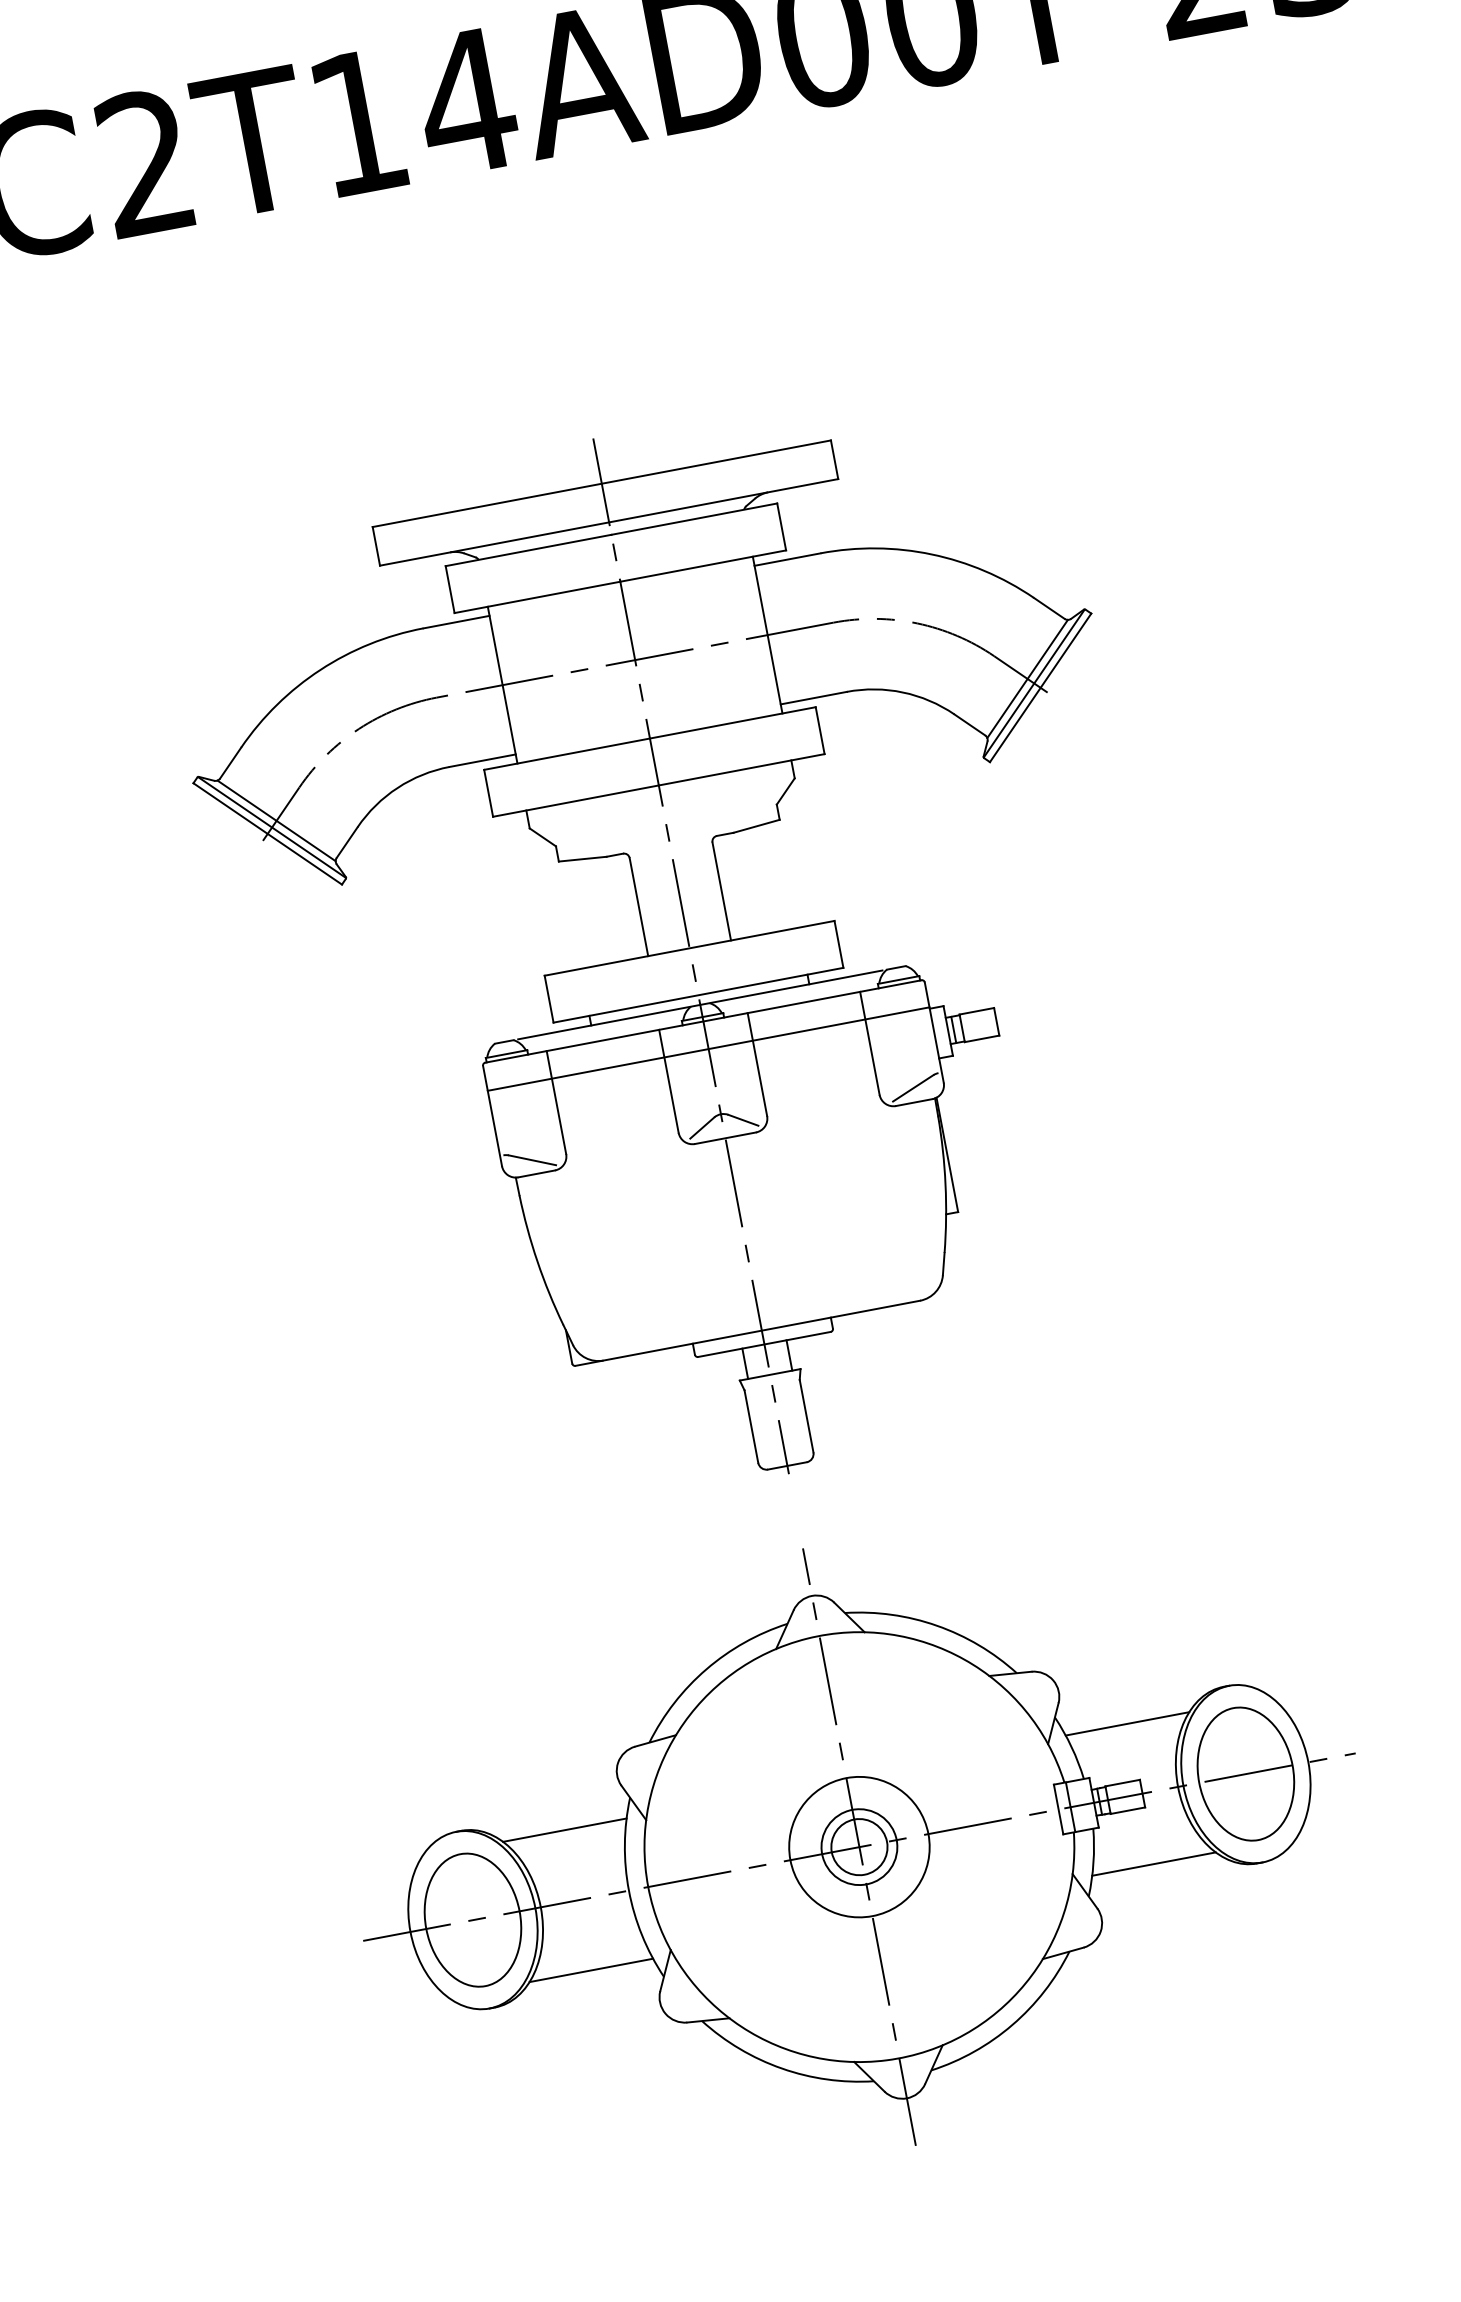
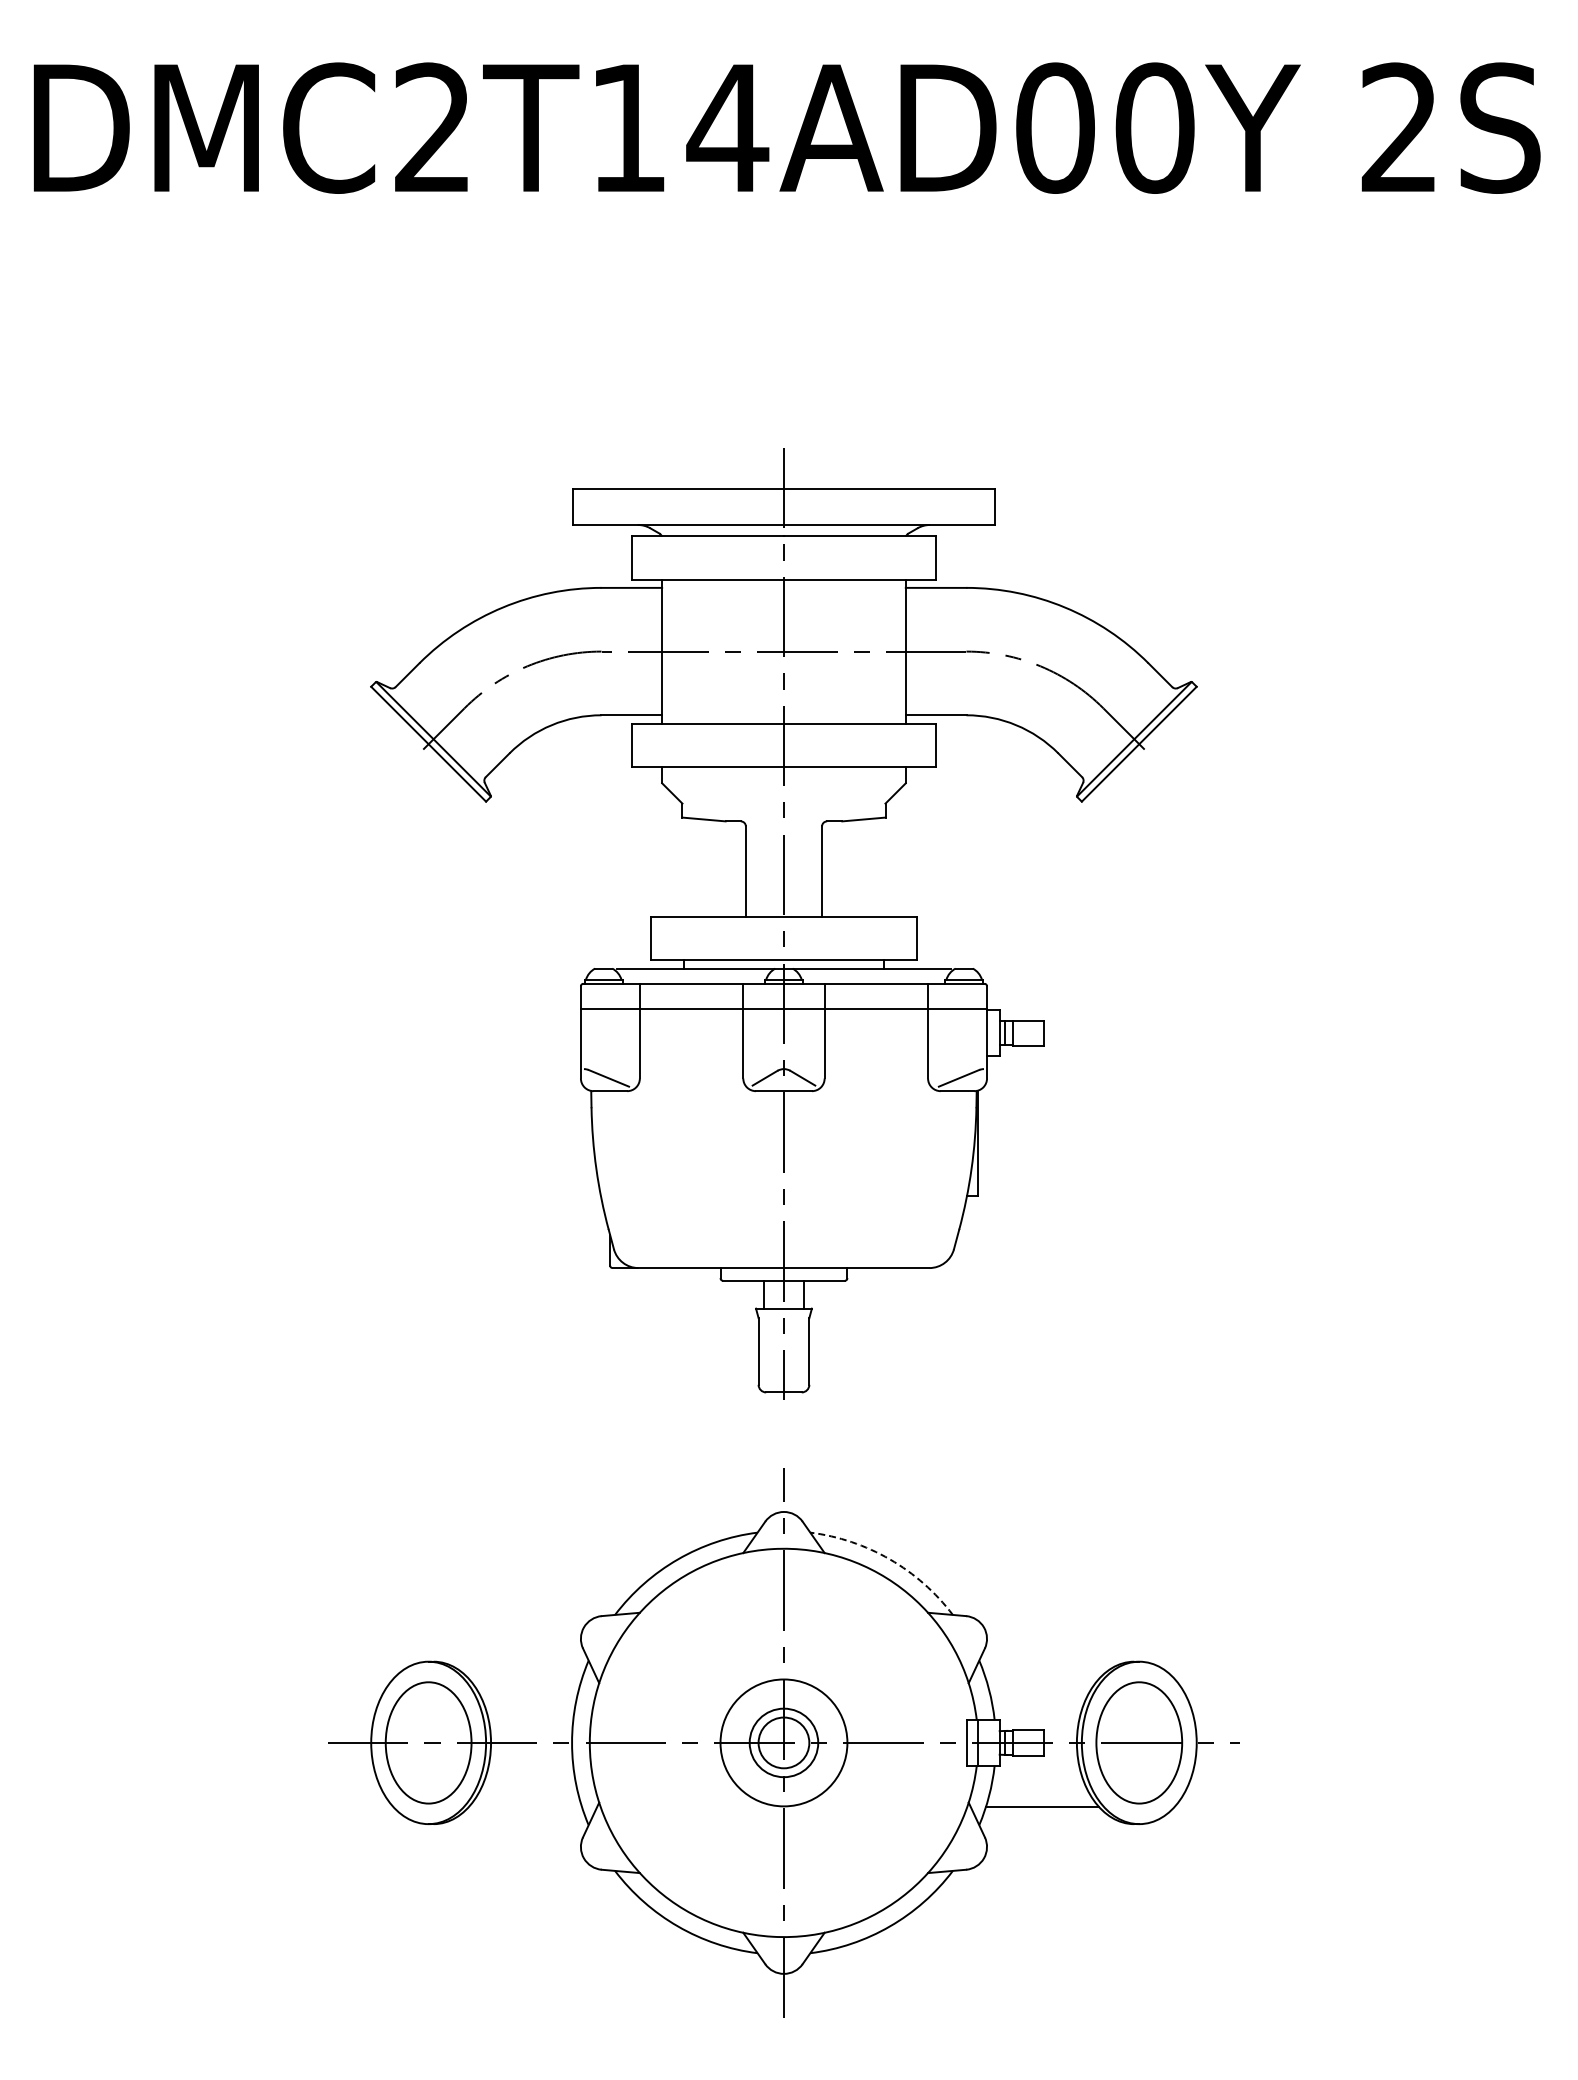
line: (1026, 678) -> (1128, 733), removed
line: (276, 820) -> (438, 733), removed
arc: (936, 1625) -> (889, 1559), solid -> dashed
line: (1127, 1723) -> (1042, 1678), removed
line: (565, 1830) -> (525, 1678), removed
line: (591, 1970) -> (525, 1807), removed

